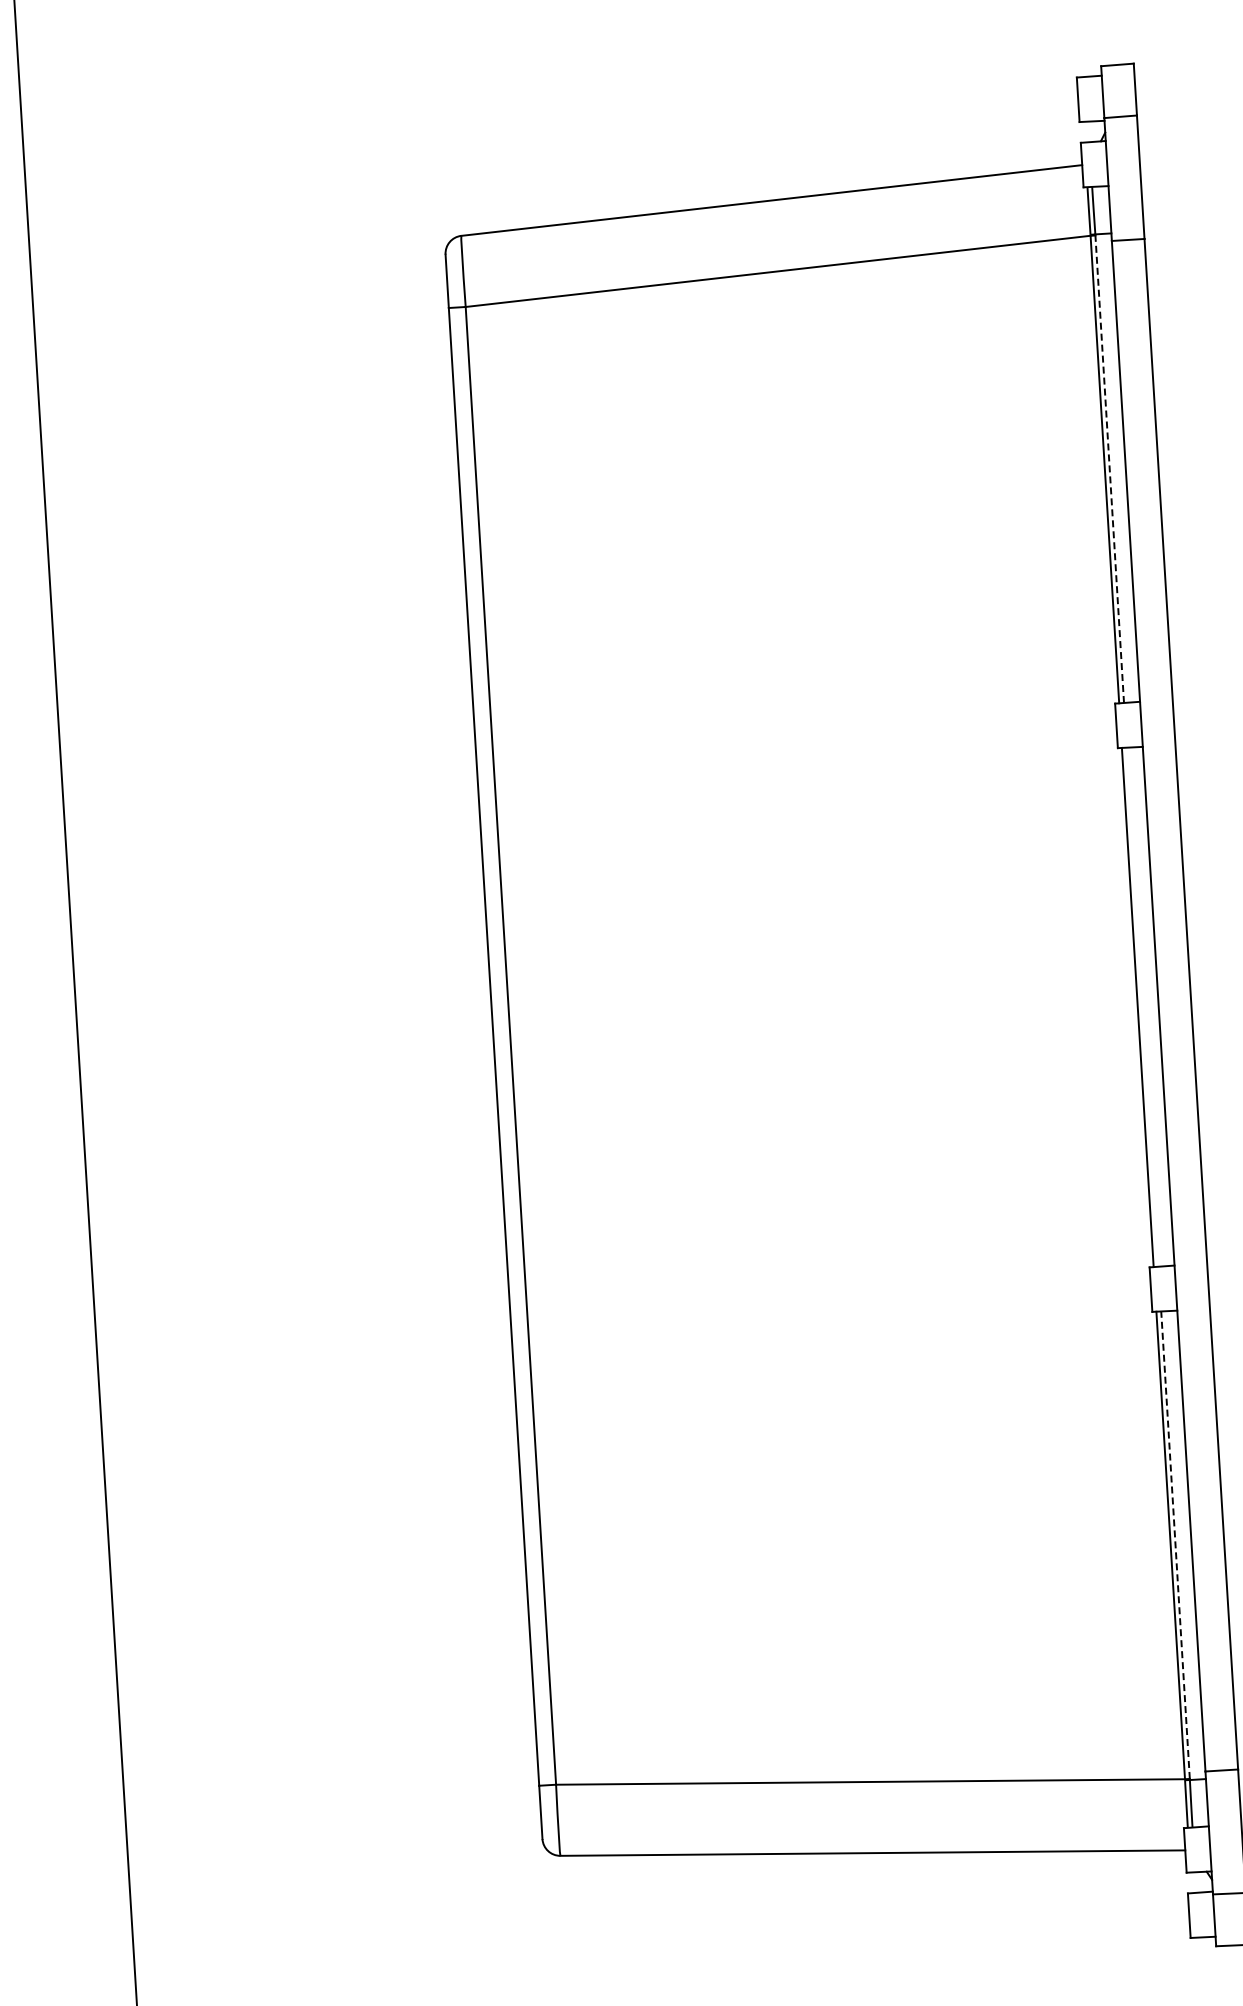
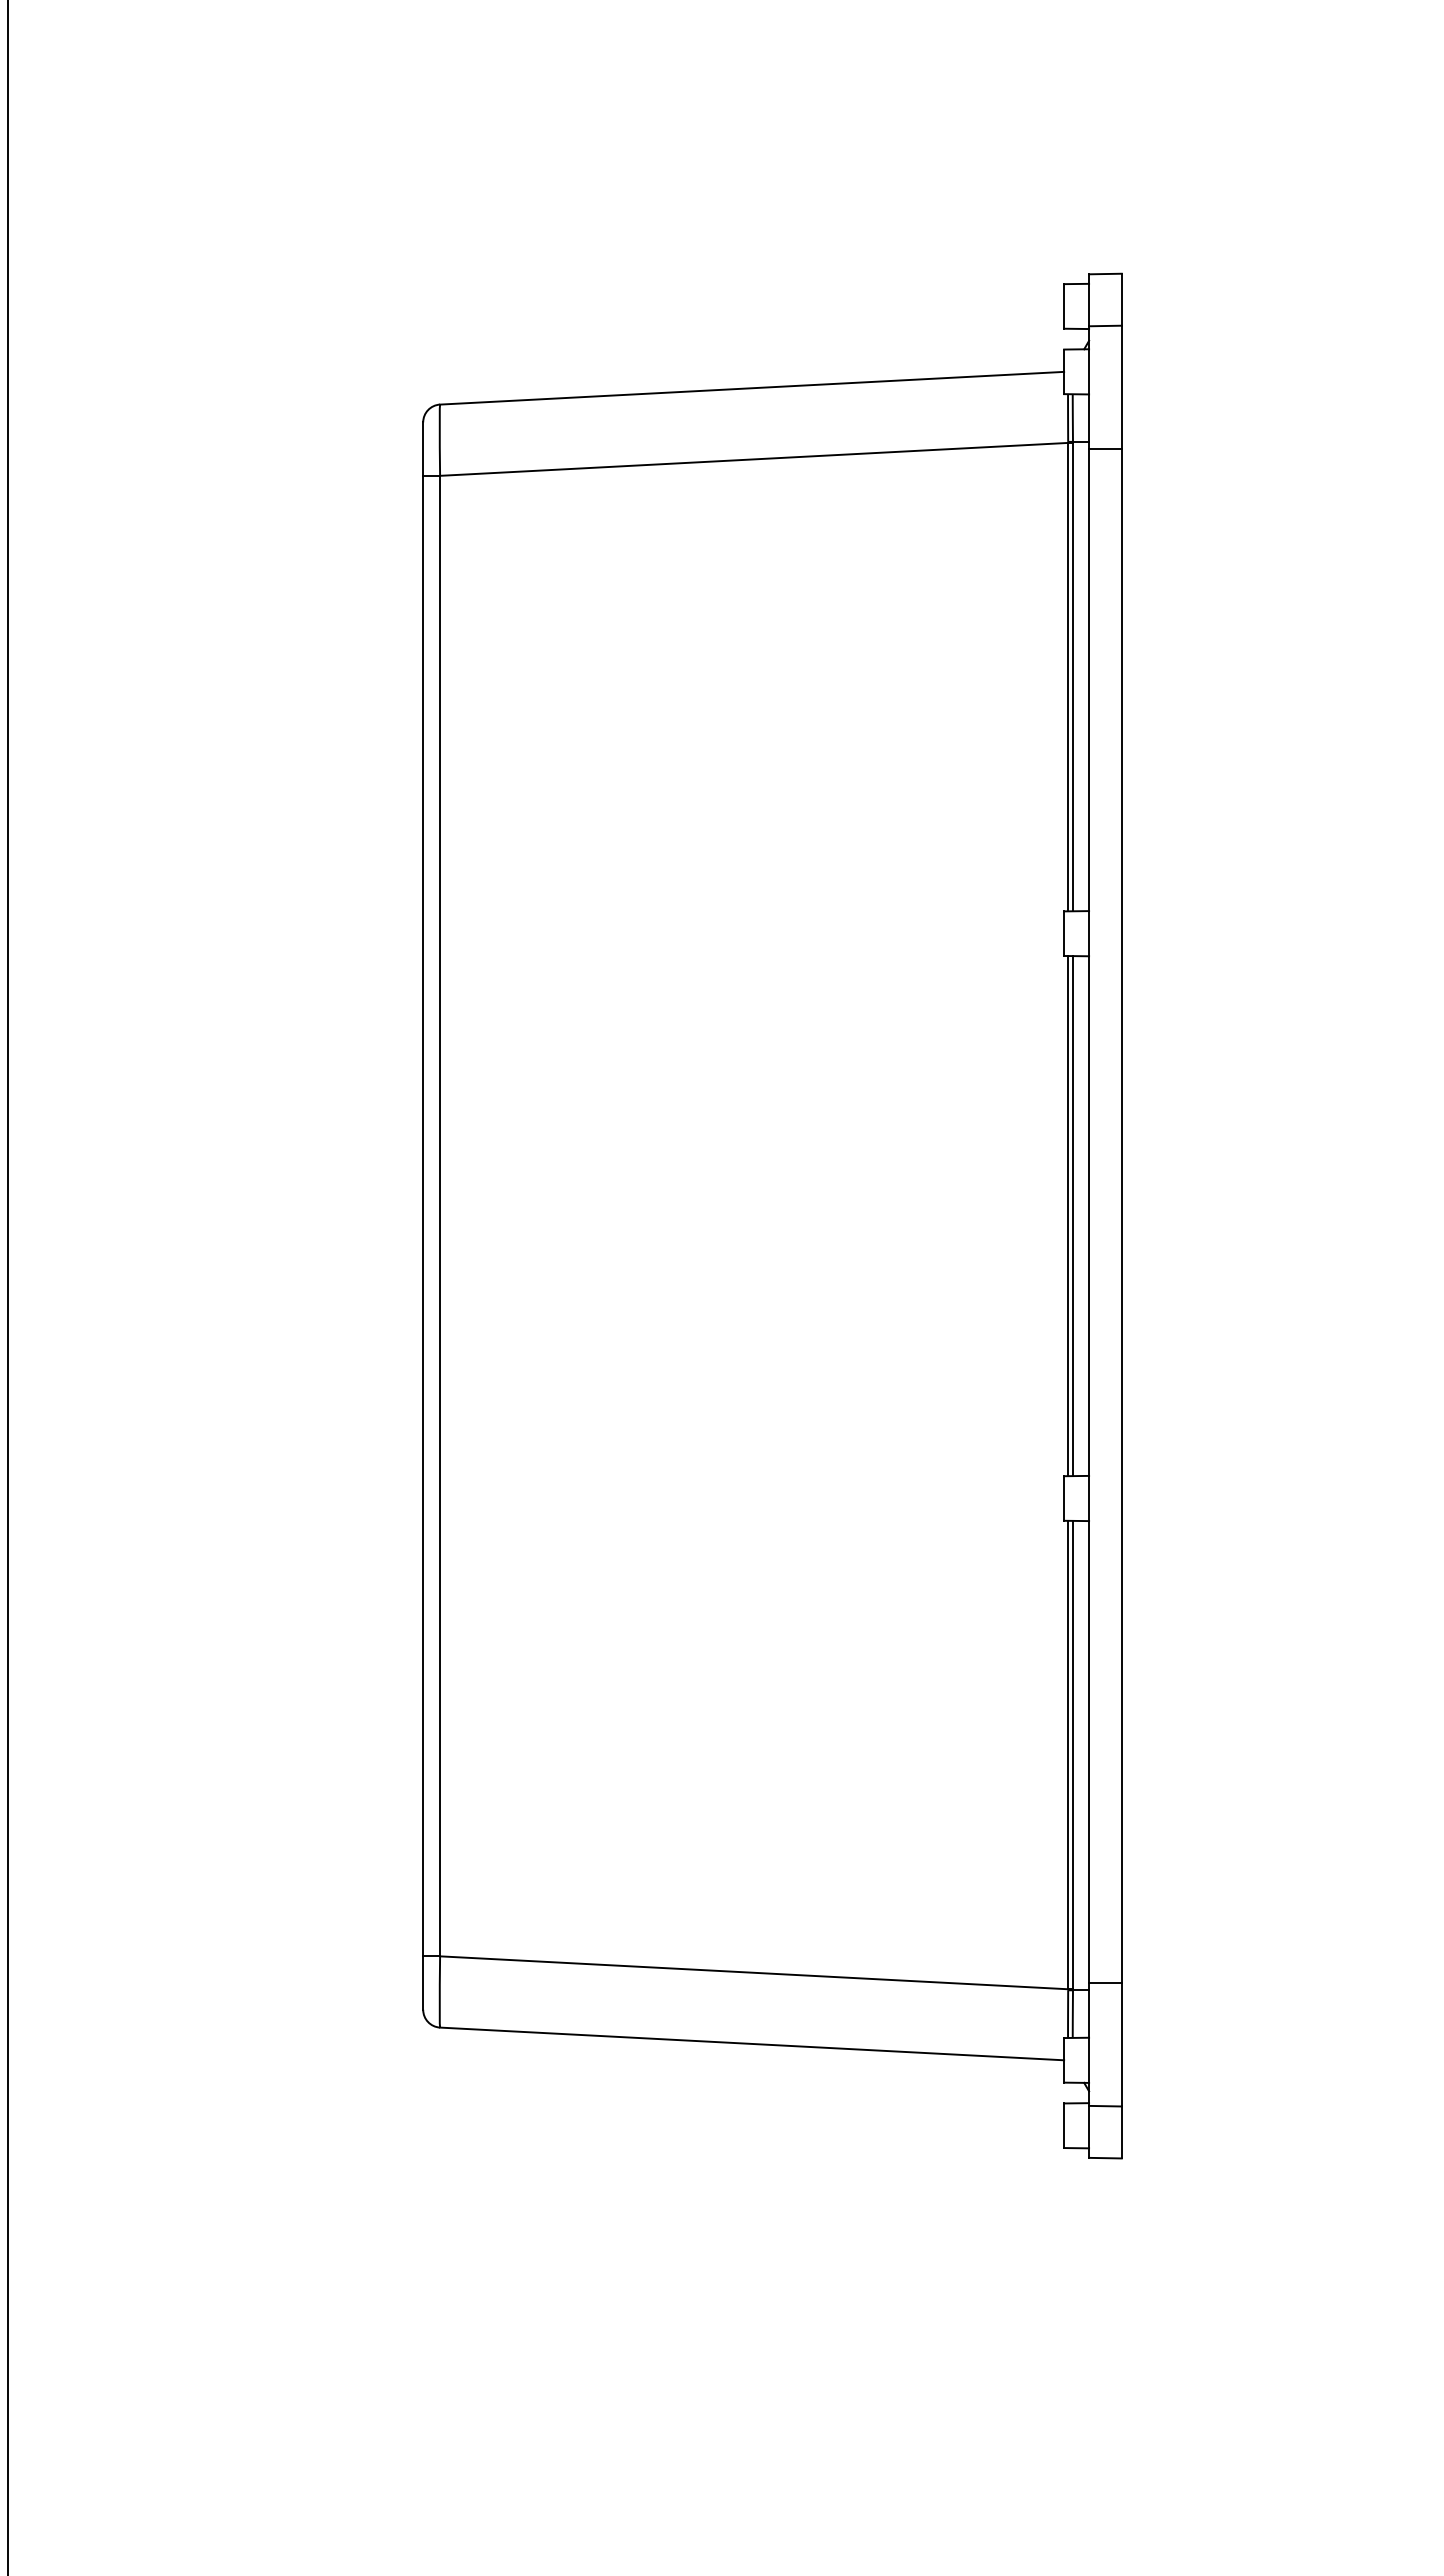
line: (1110, 468) -> (1073, 676), dashed -> solid
line: (1143, 1007) -> (1073, 1216), added
line: (1175, 1544) -> (1073, 1754), dashed -> solid

